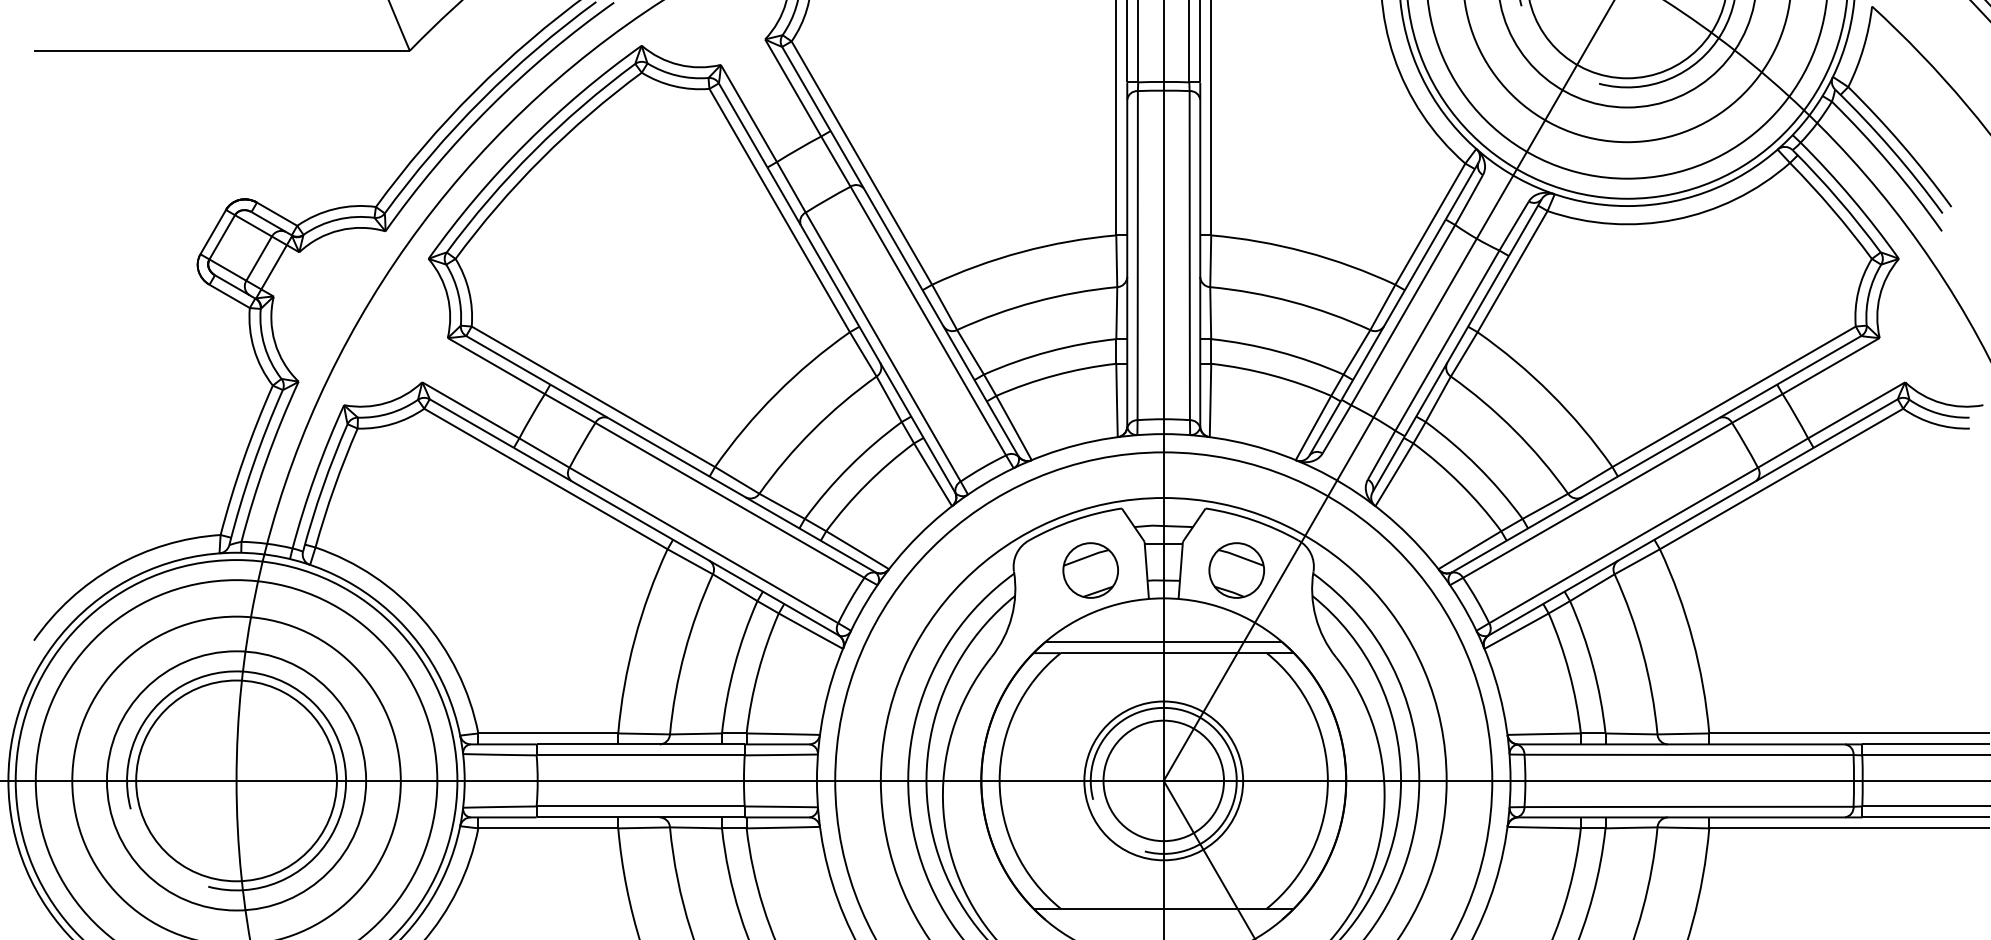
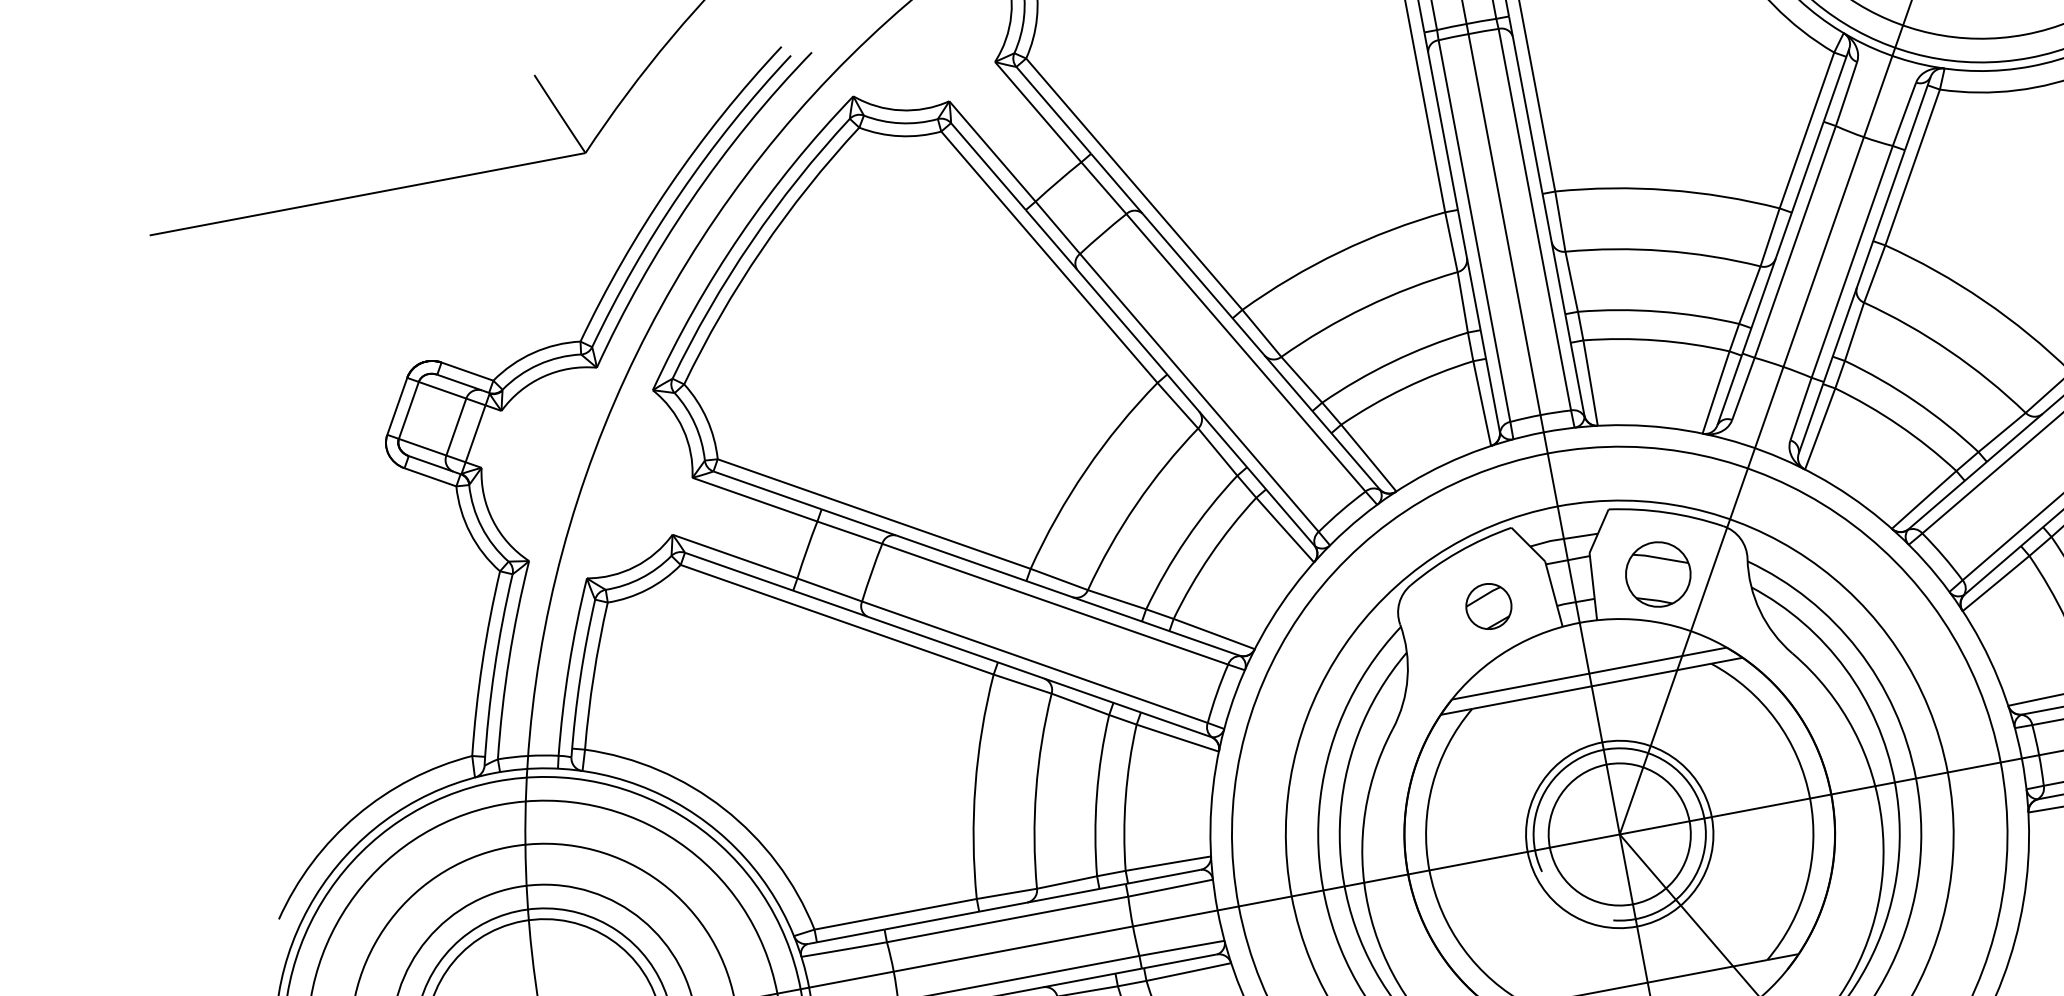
part: (1090, 570) -> (1488, 606), size x0.7

